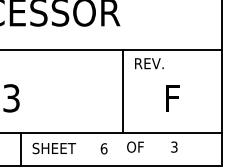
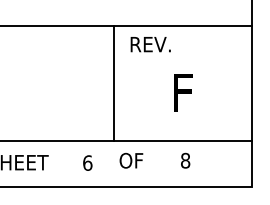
text: (174, 146) -> (185, 159), 3 -> 8

